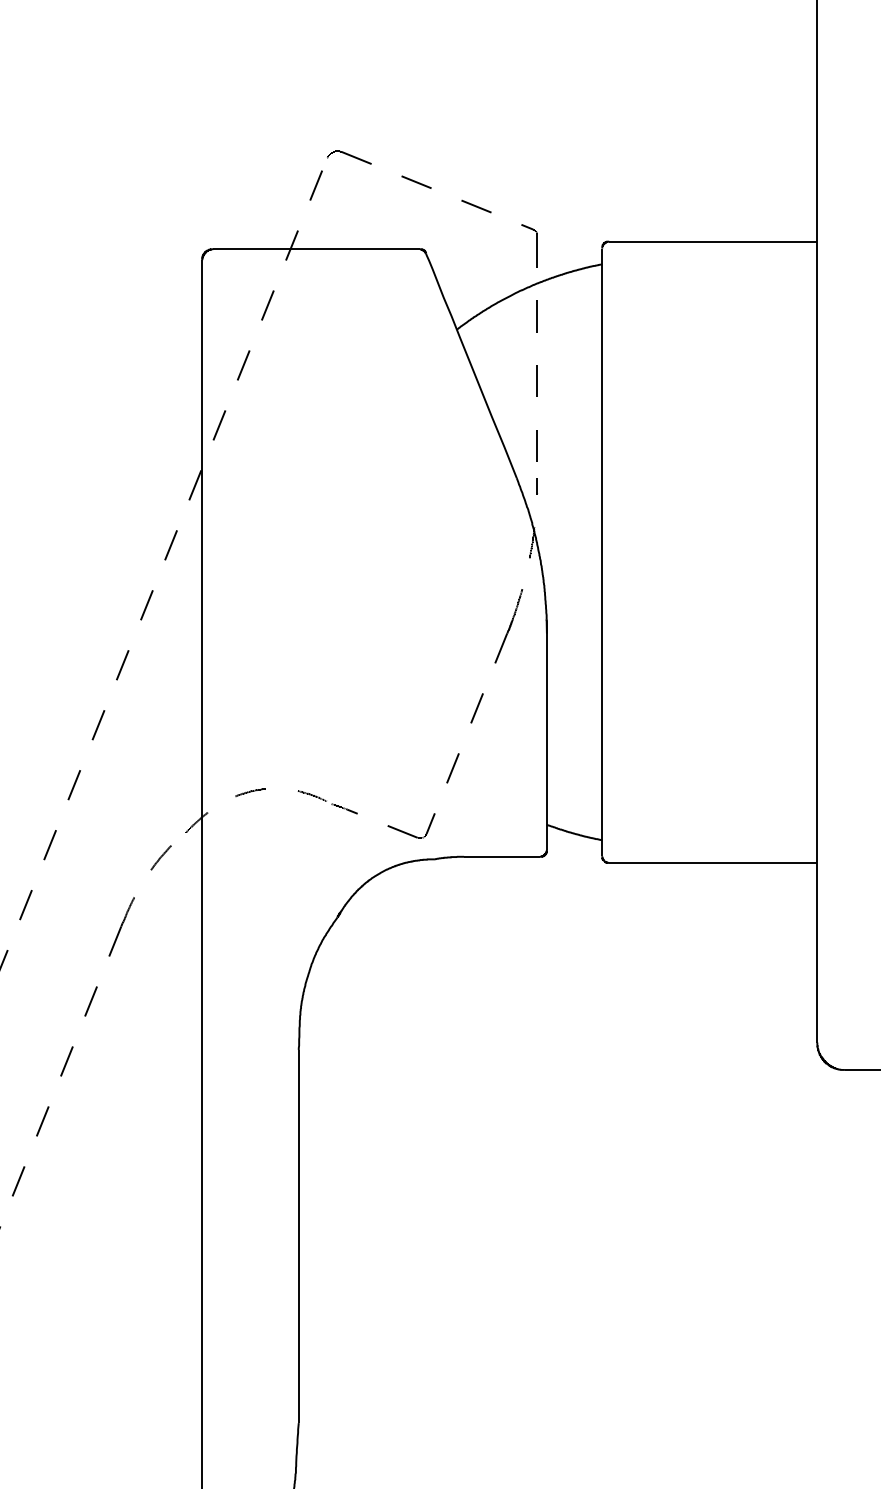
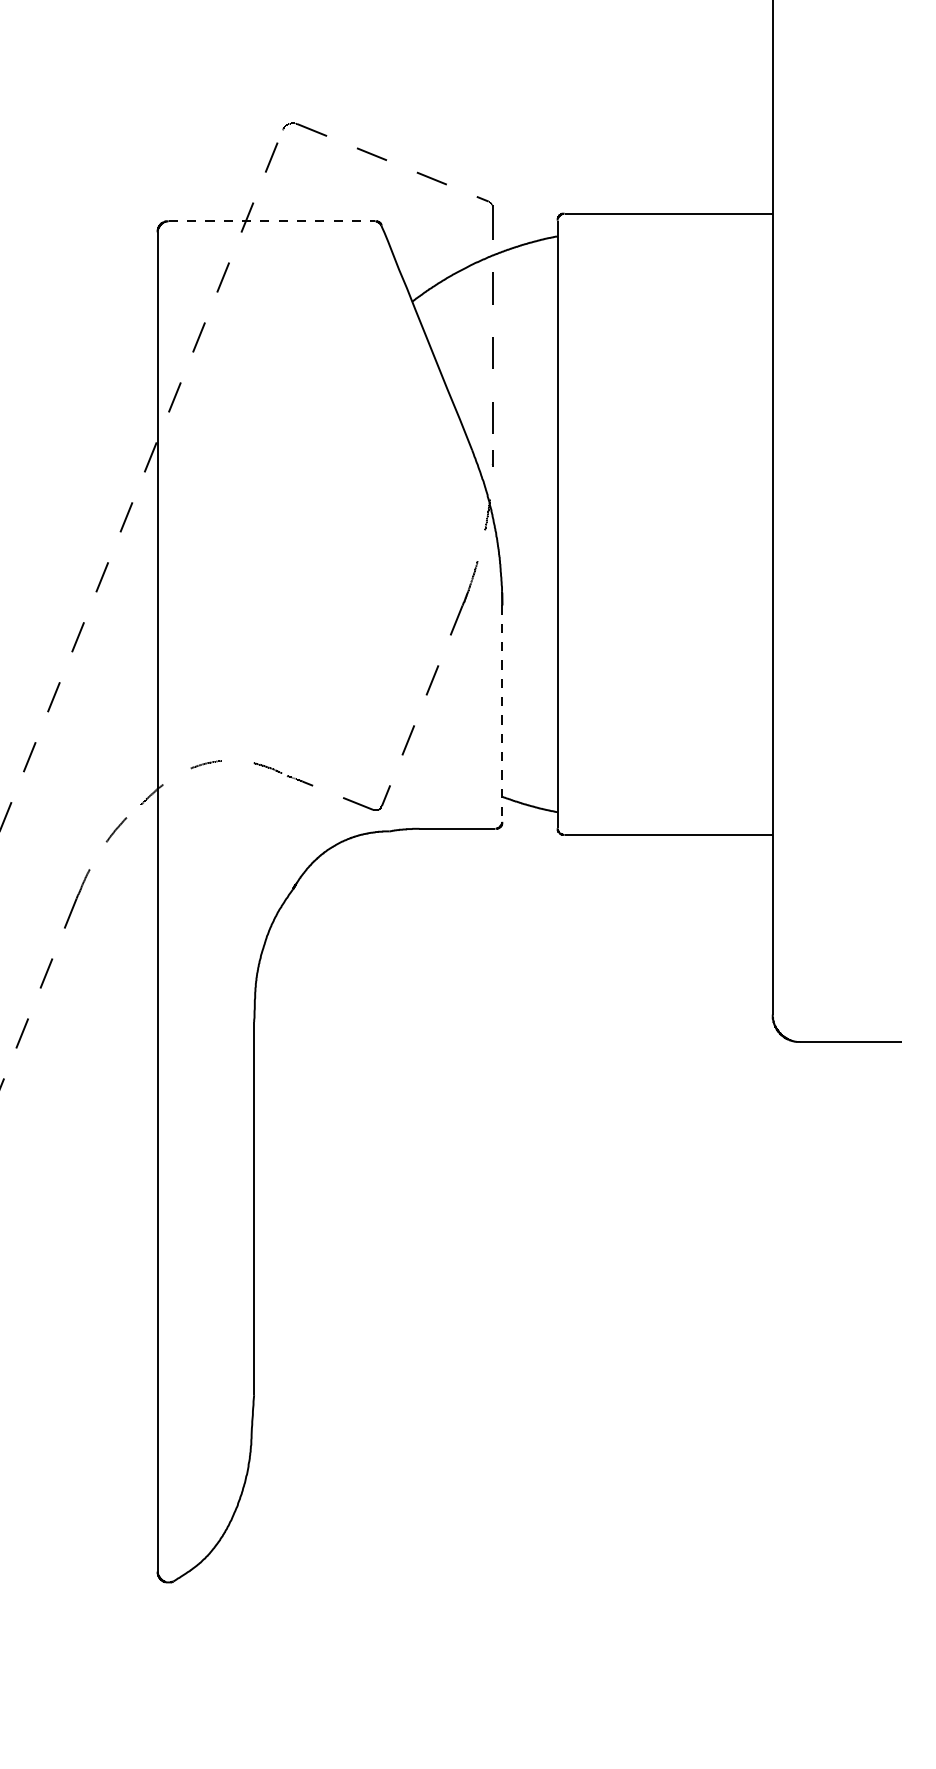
line: (317, 249) -> (272, 221), solid -> dashed
line: (547, 742) -> (502, 714), solid -> dashed

